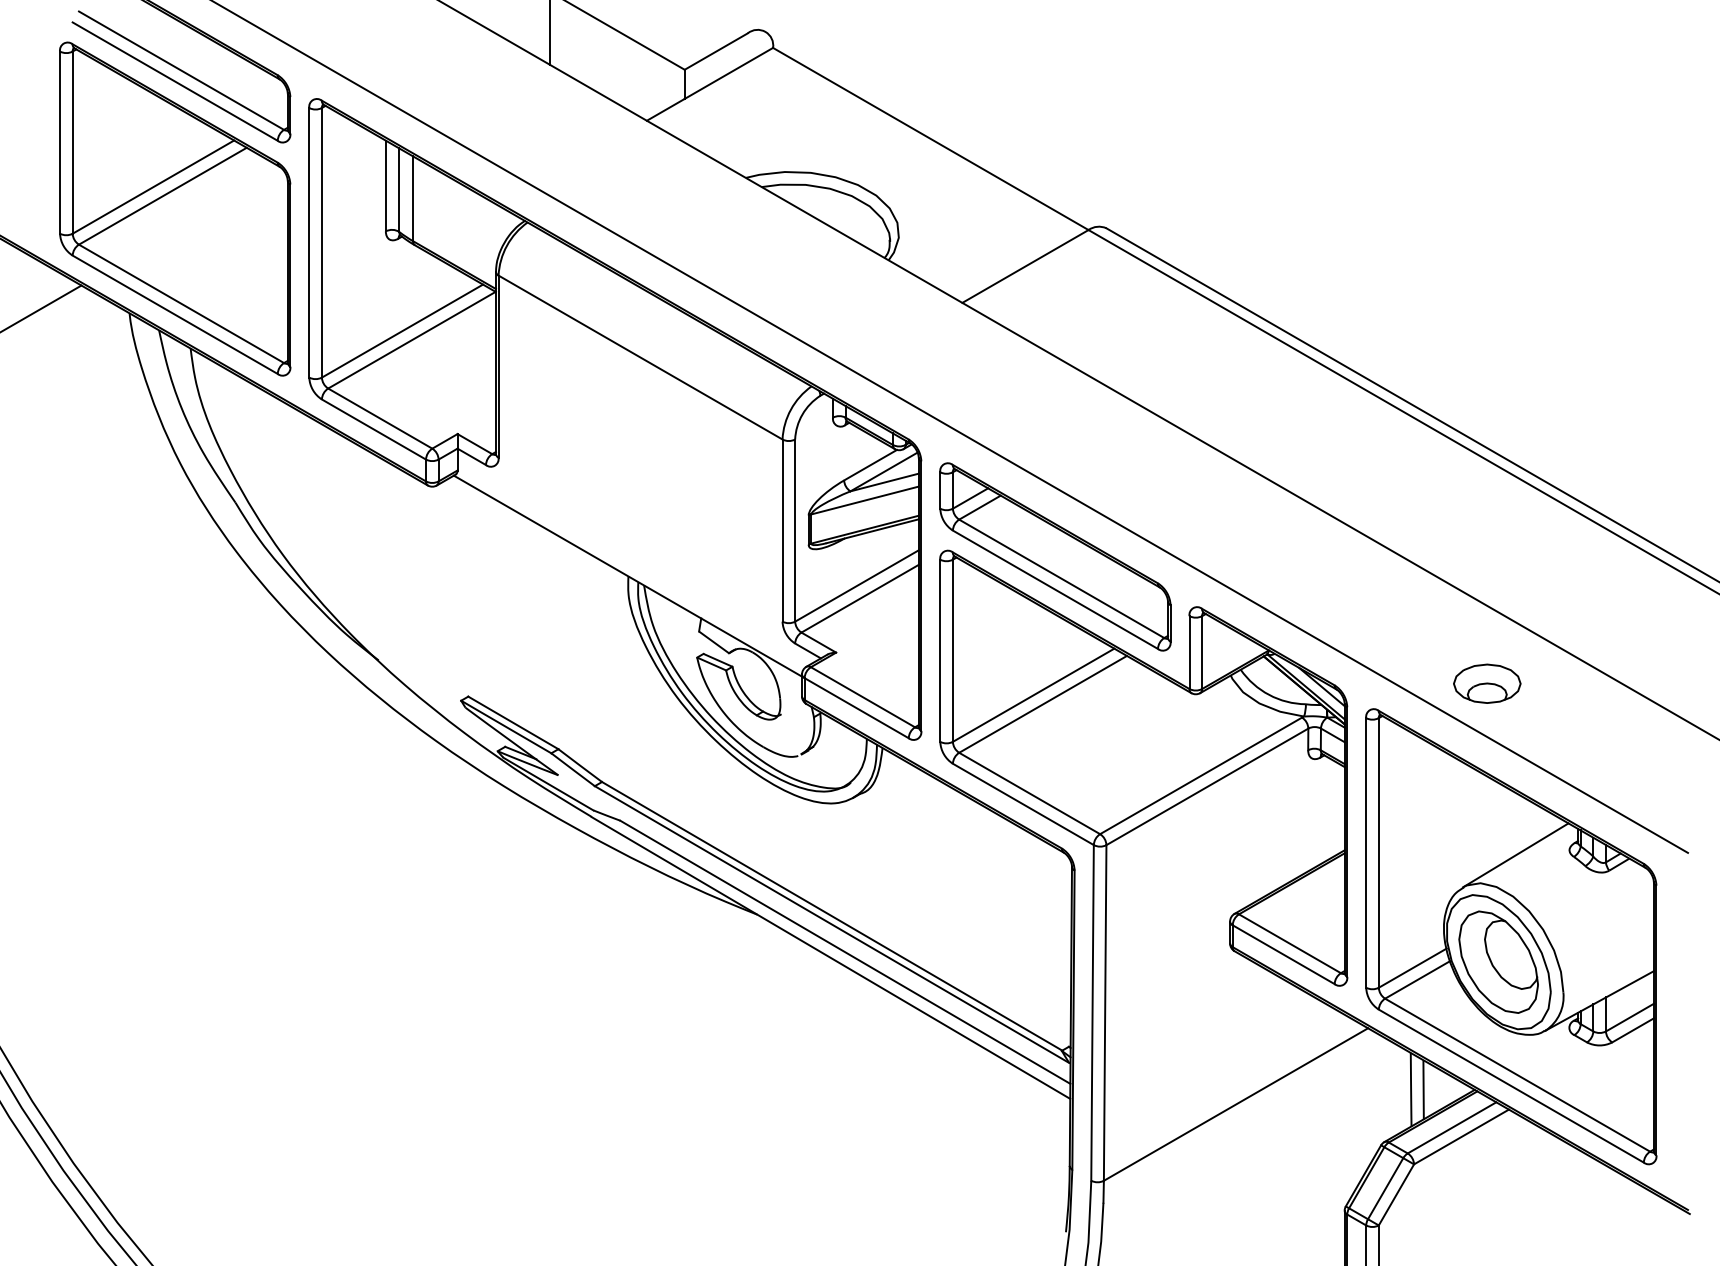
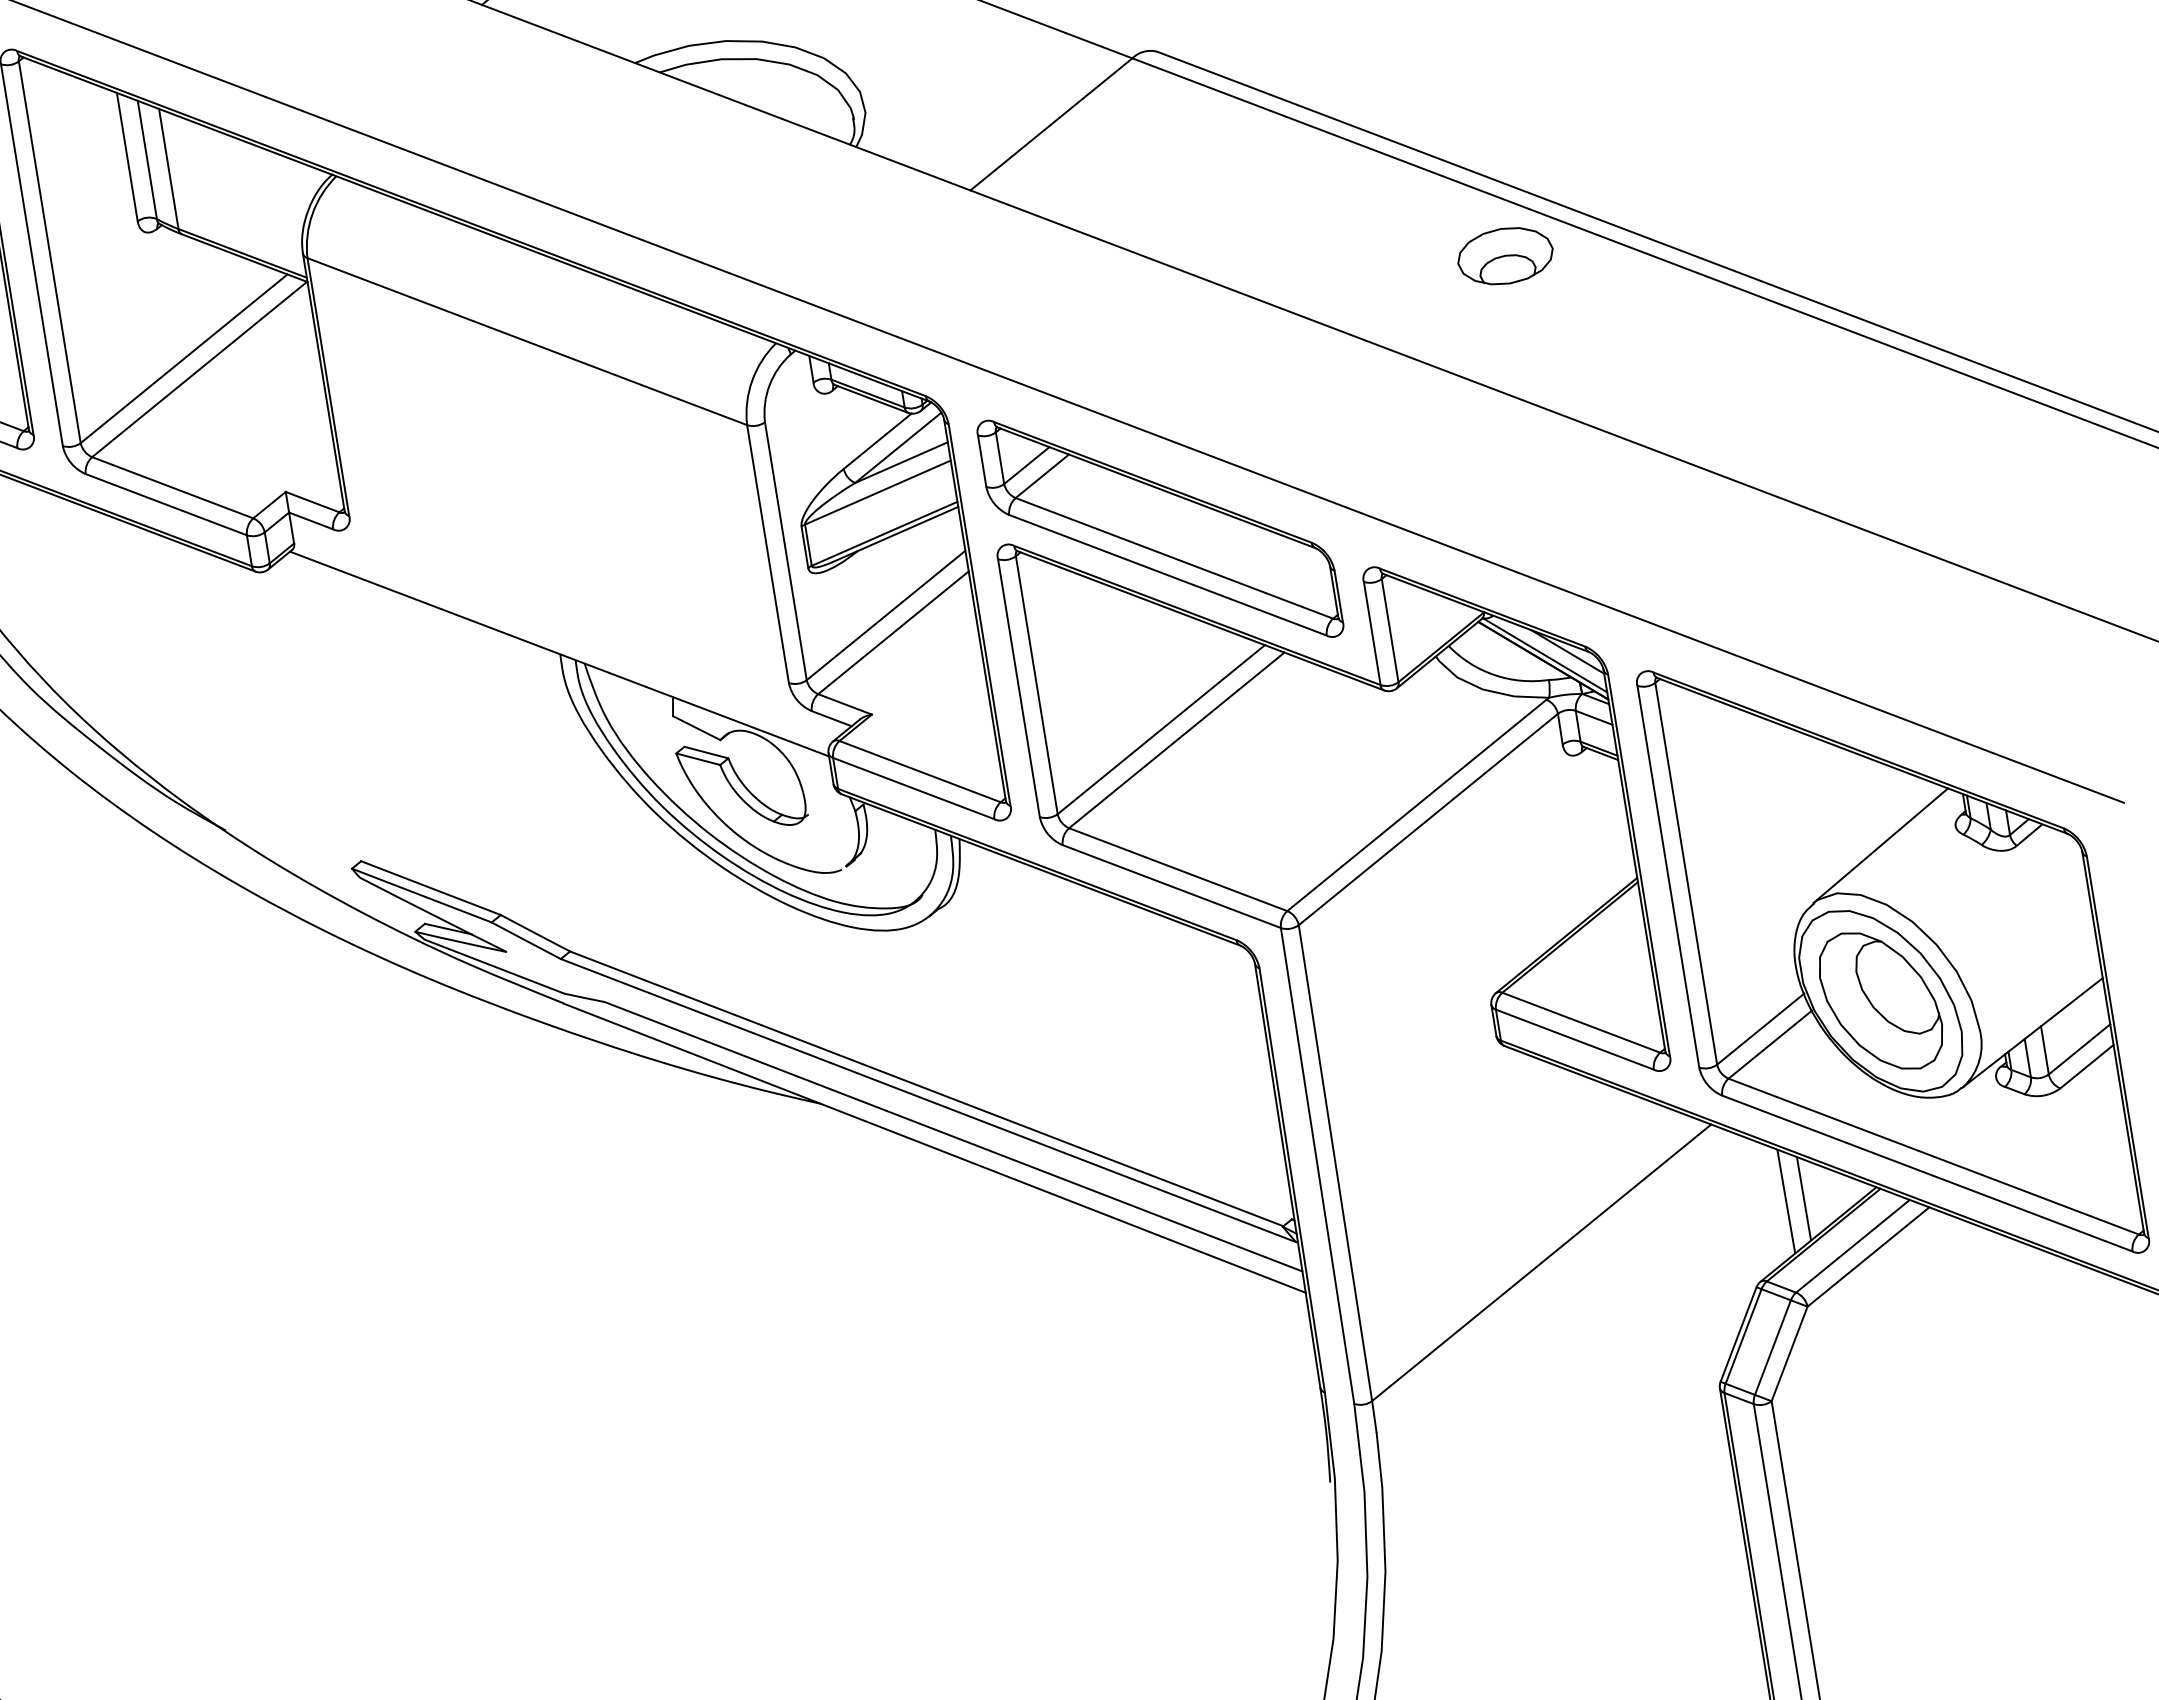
part: (1487, 683) -> (1505, 255), moved

